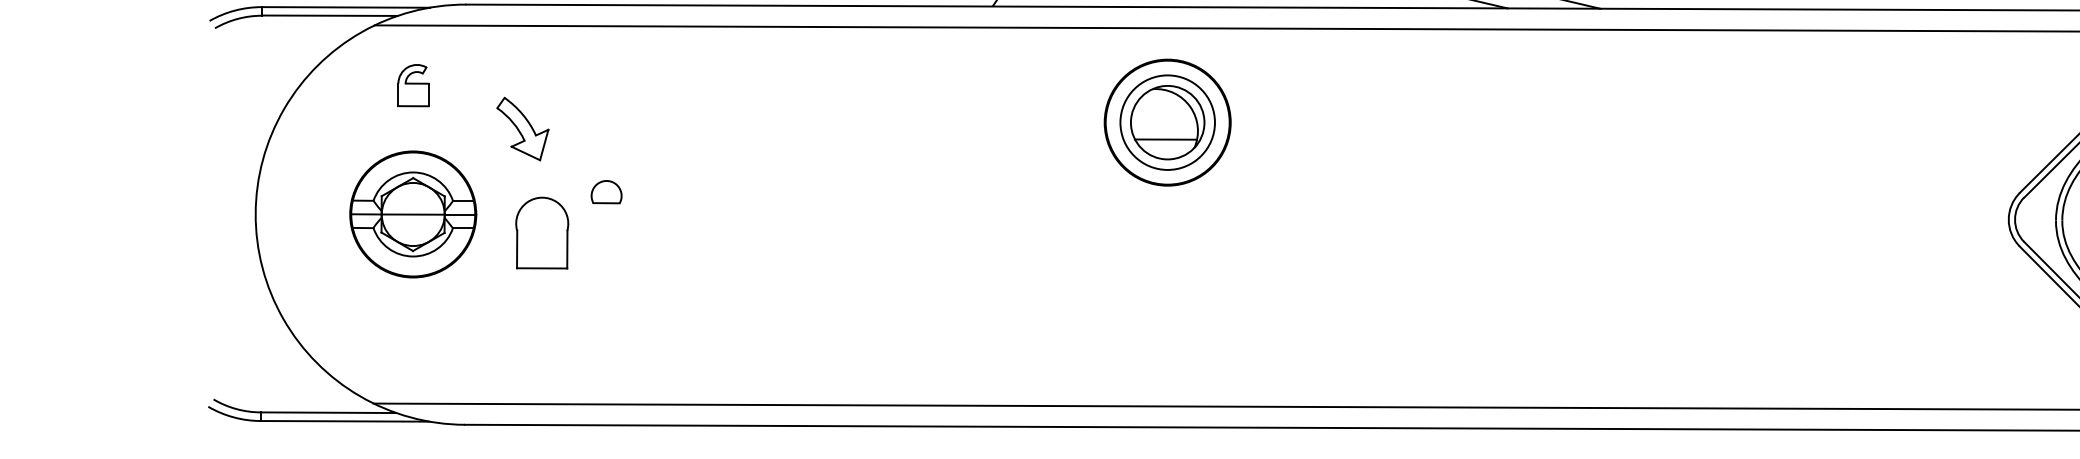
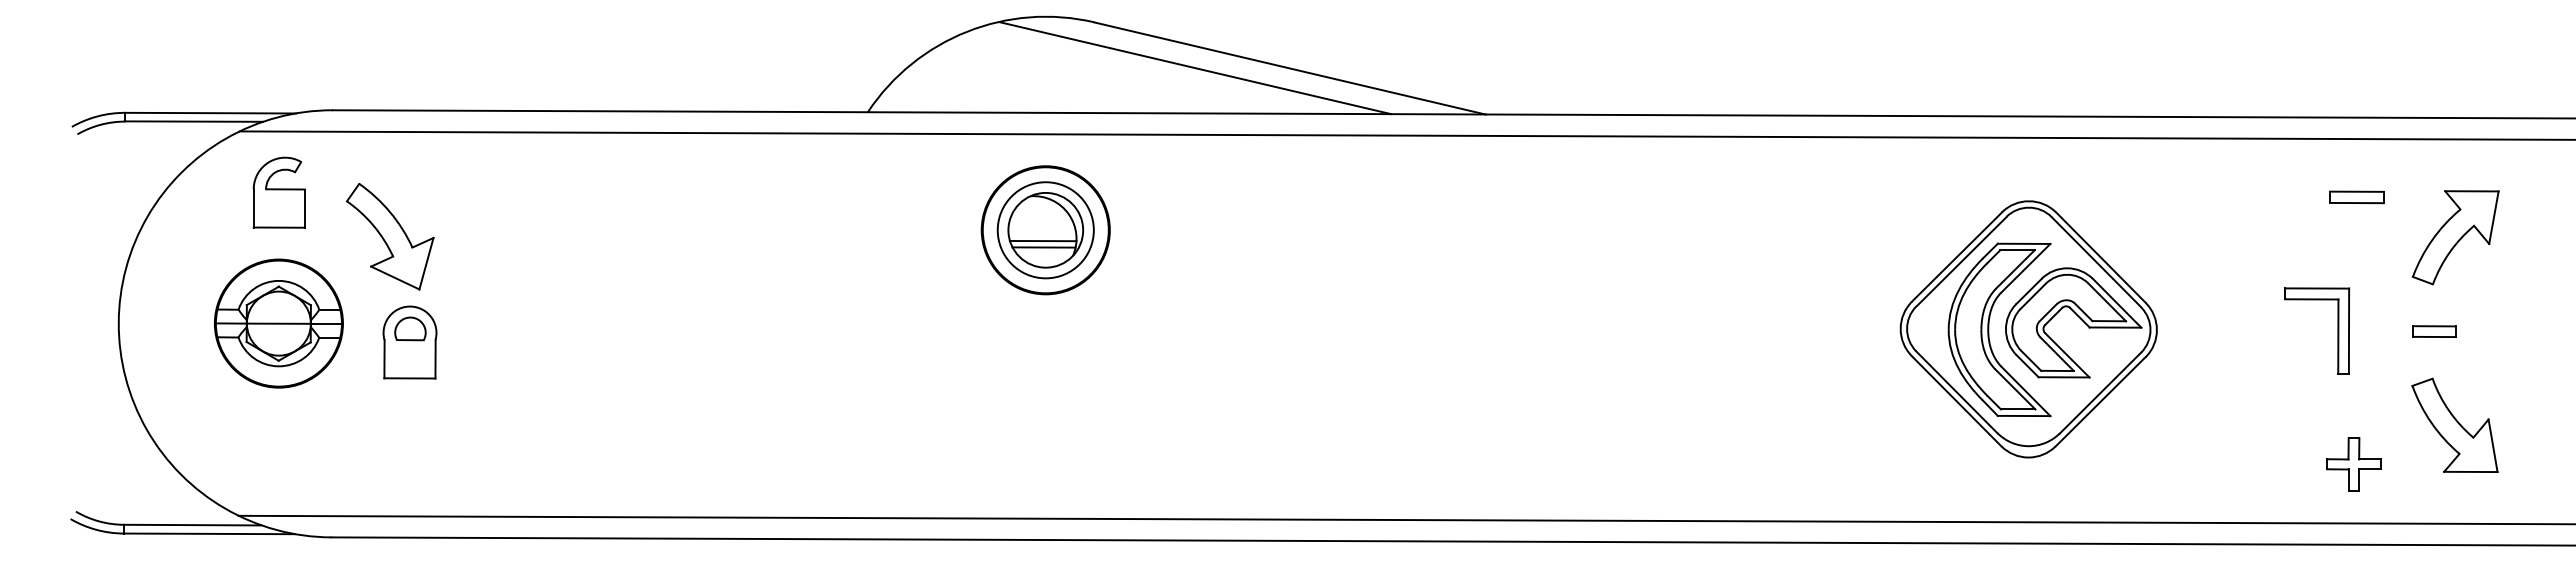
part: (412, 85) -> (278, 192), size x1.67
part: (523, 128) -> (390, 236), size x1.67
line: (1164, 132) -> (1042, 240), added
part: (606, 191) -> (410, 328), moved

